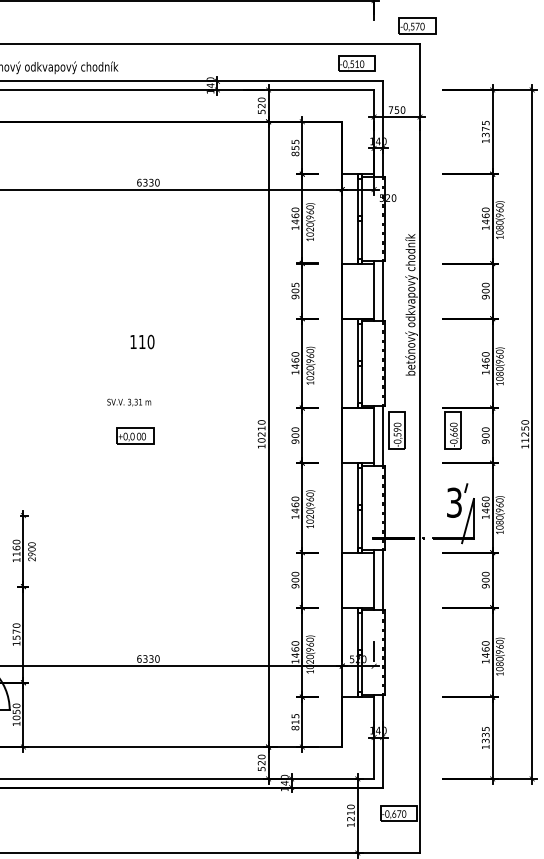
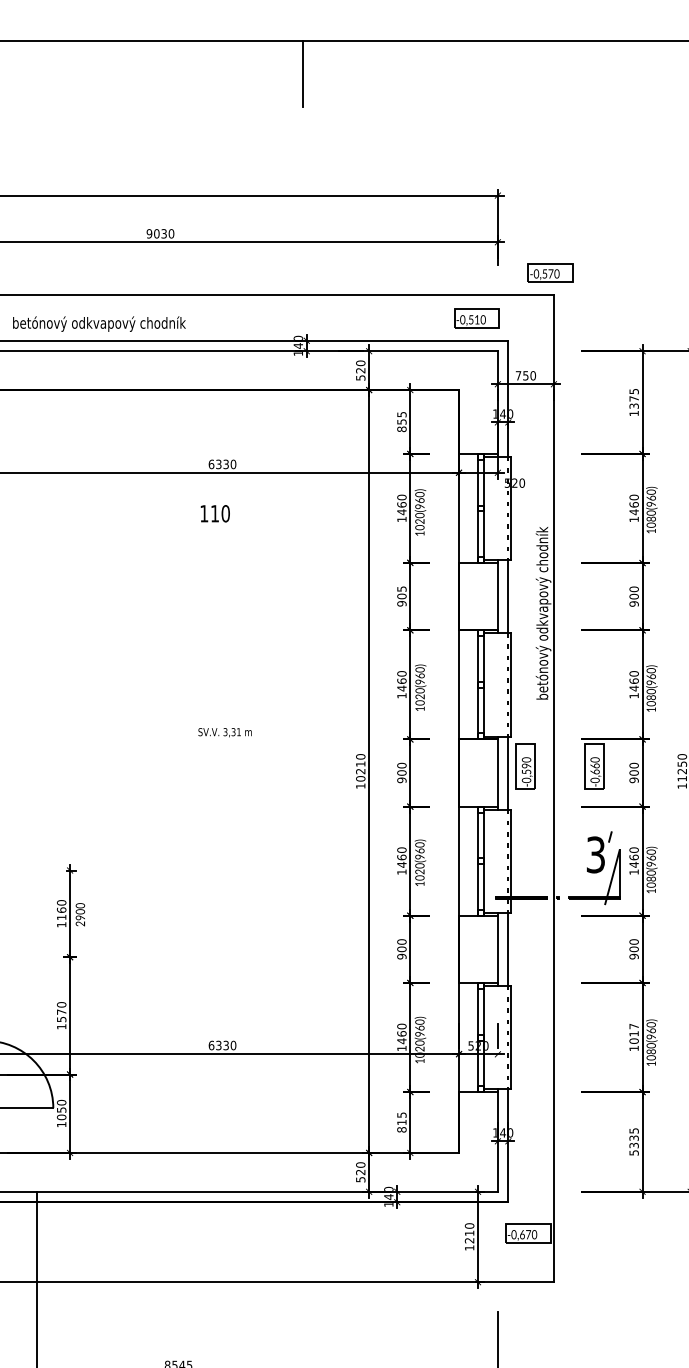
text: (141, 341) -> (214, 513), moved
text: (128, 402) -> (224, 732), moved
part: (135, 436) -> (206, 773), removed
text: (485, 649) -> (633, 1033), 1460 -> 1017
text: (485, 746) -> (633, 1152), 1335 -> 5335

